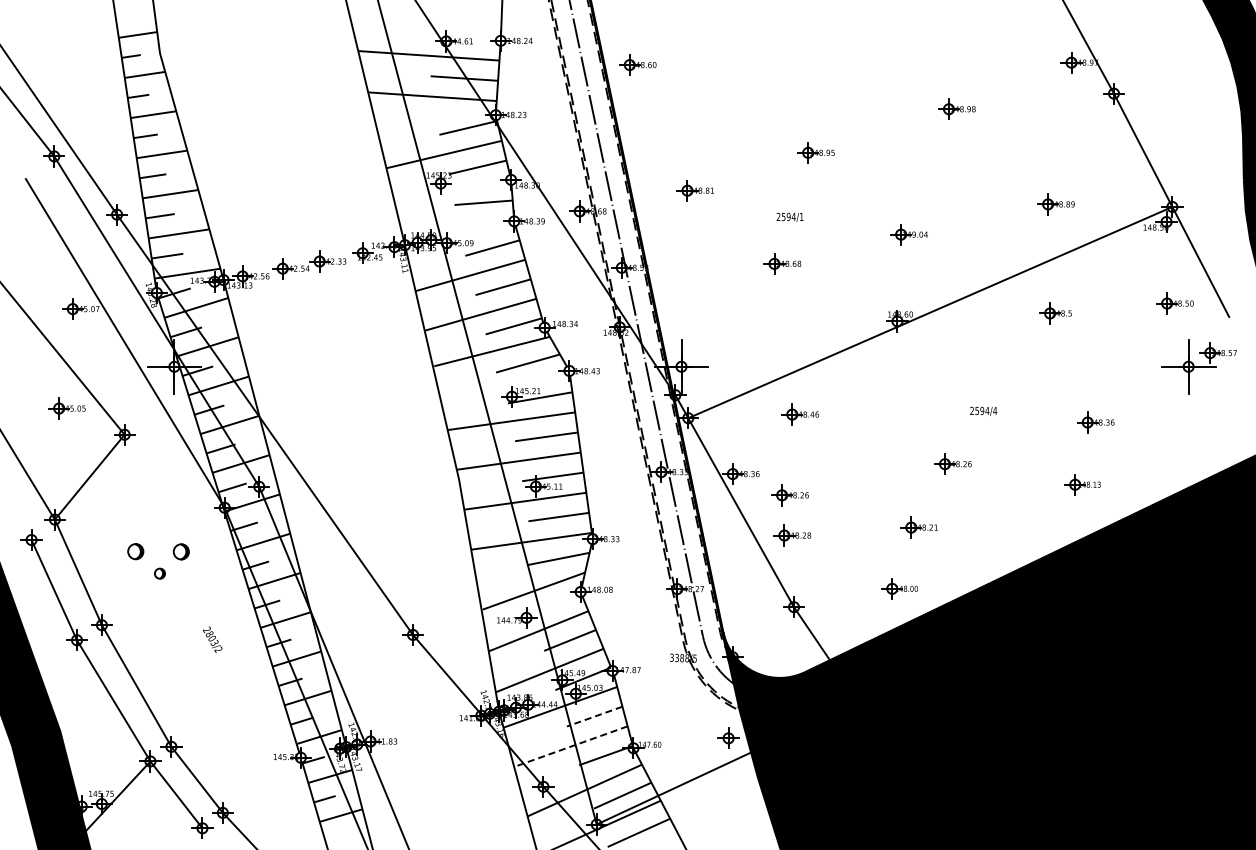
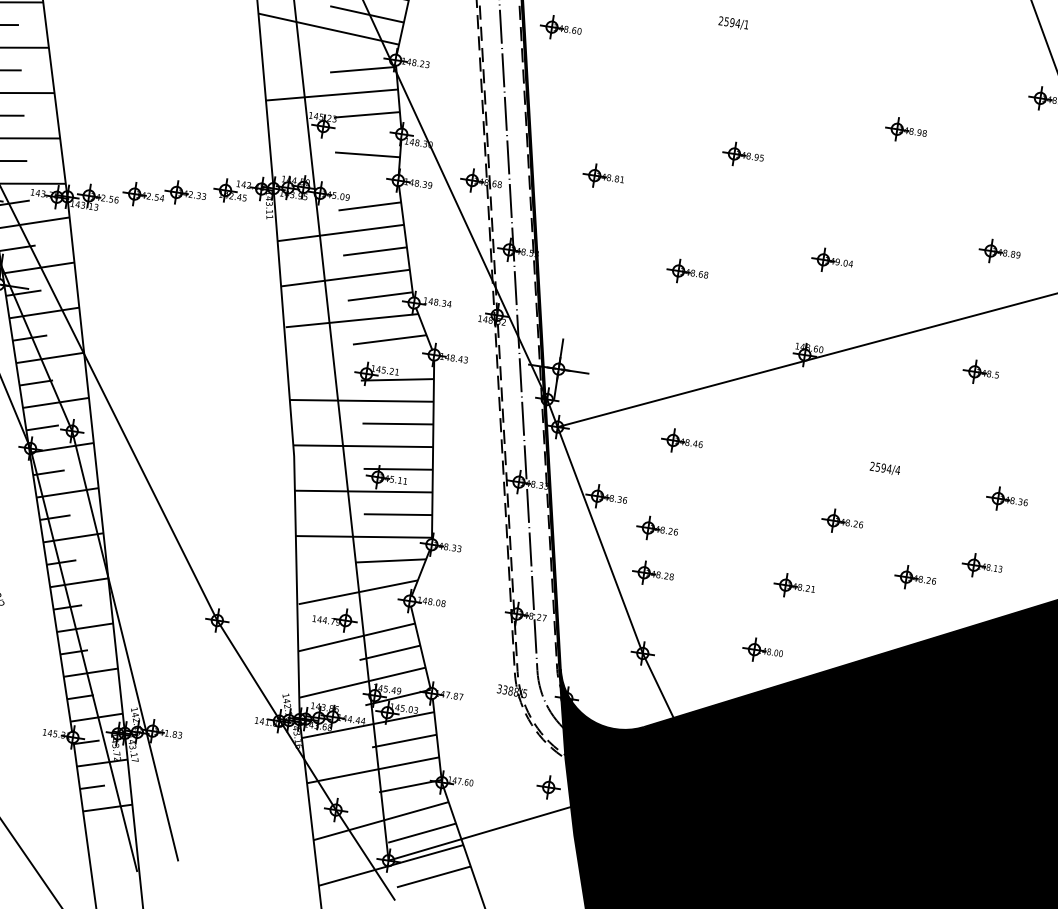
text: (789, 216) -> (733, 22), moved
part: (1024, 503) -> (914, 577), added
line: (594, 716) -> (404, 740), dashed -> solid
line: (570, 746) -> (372, 770), dashed -> solid

